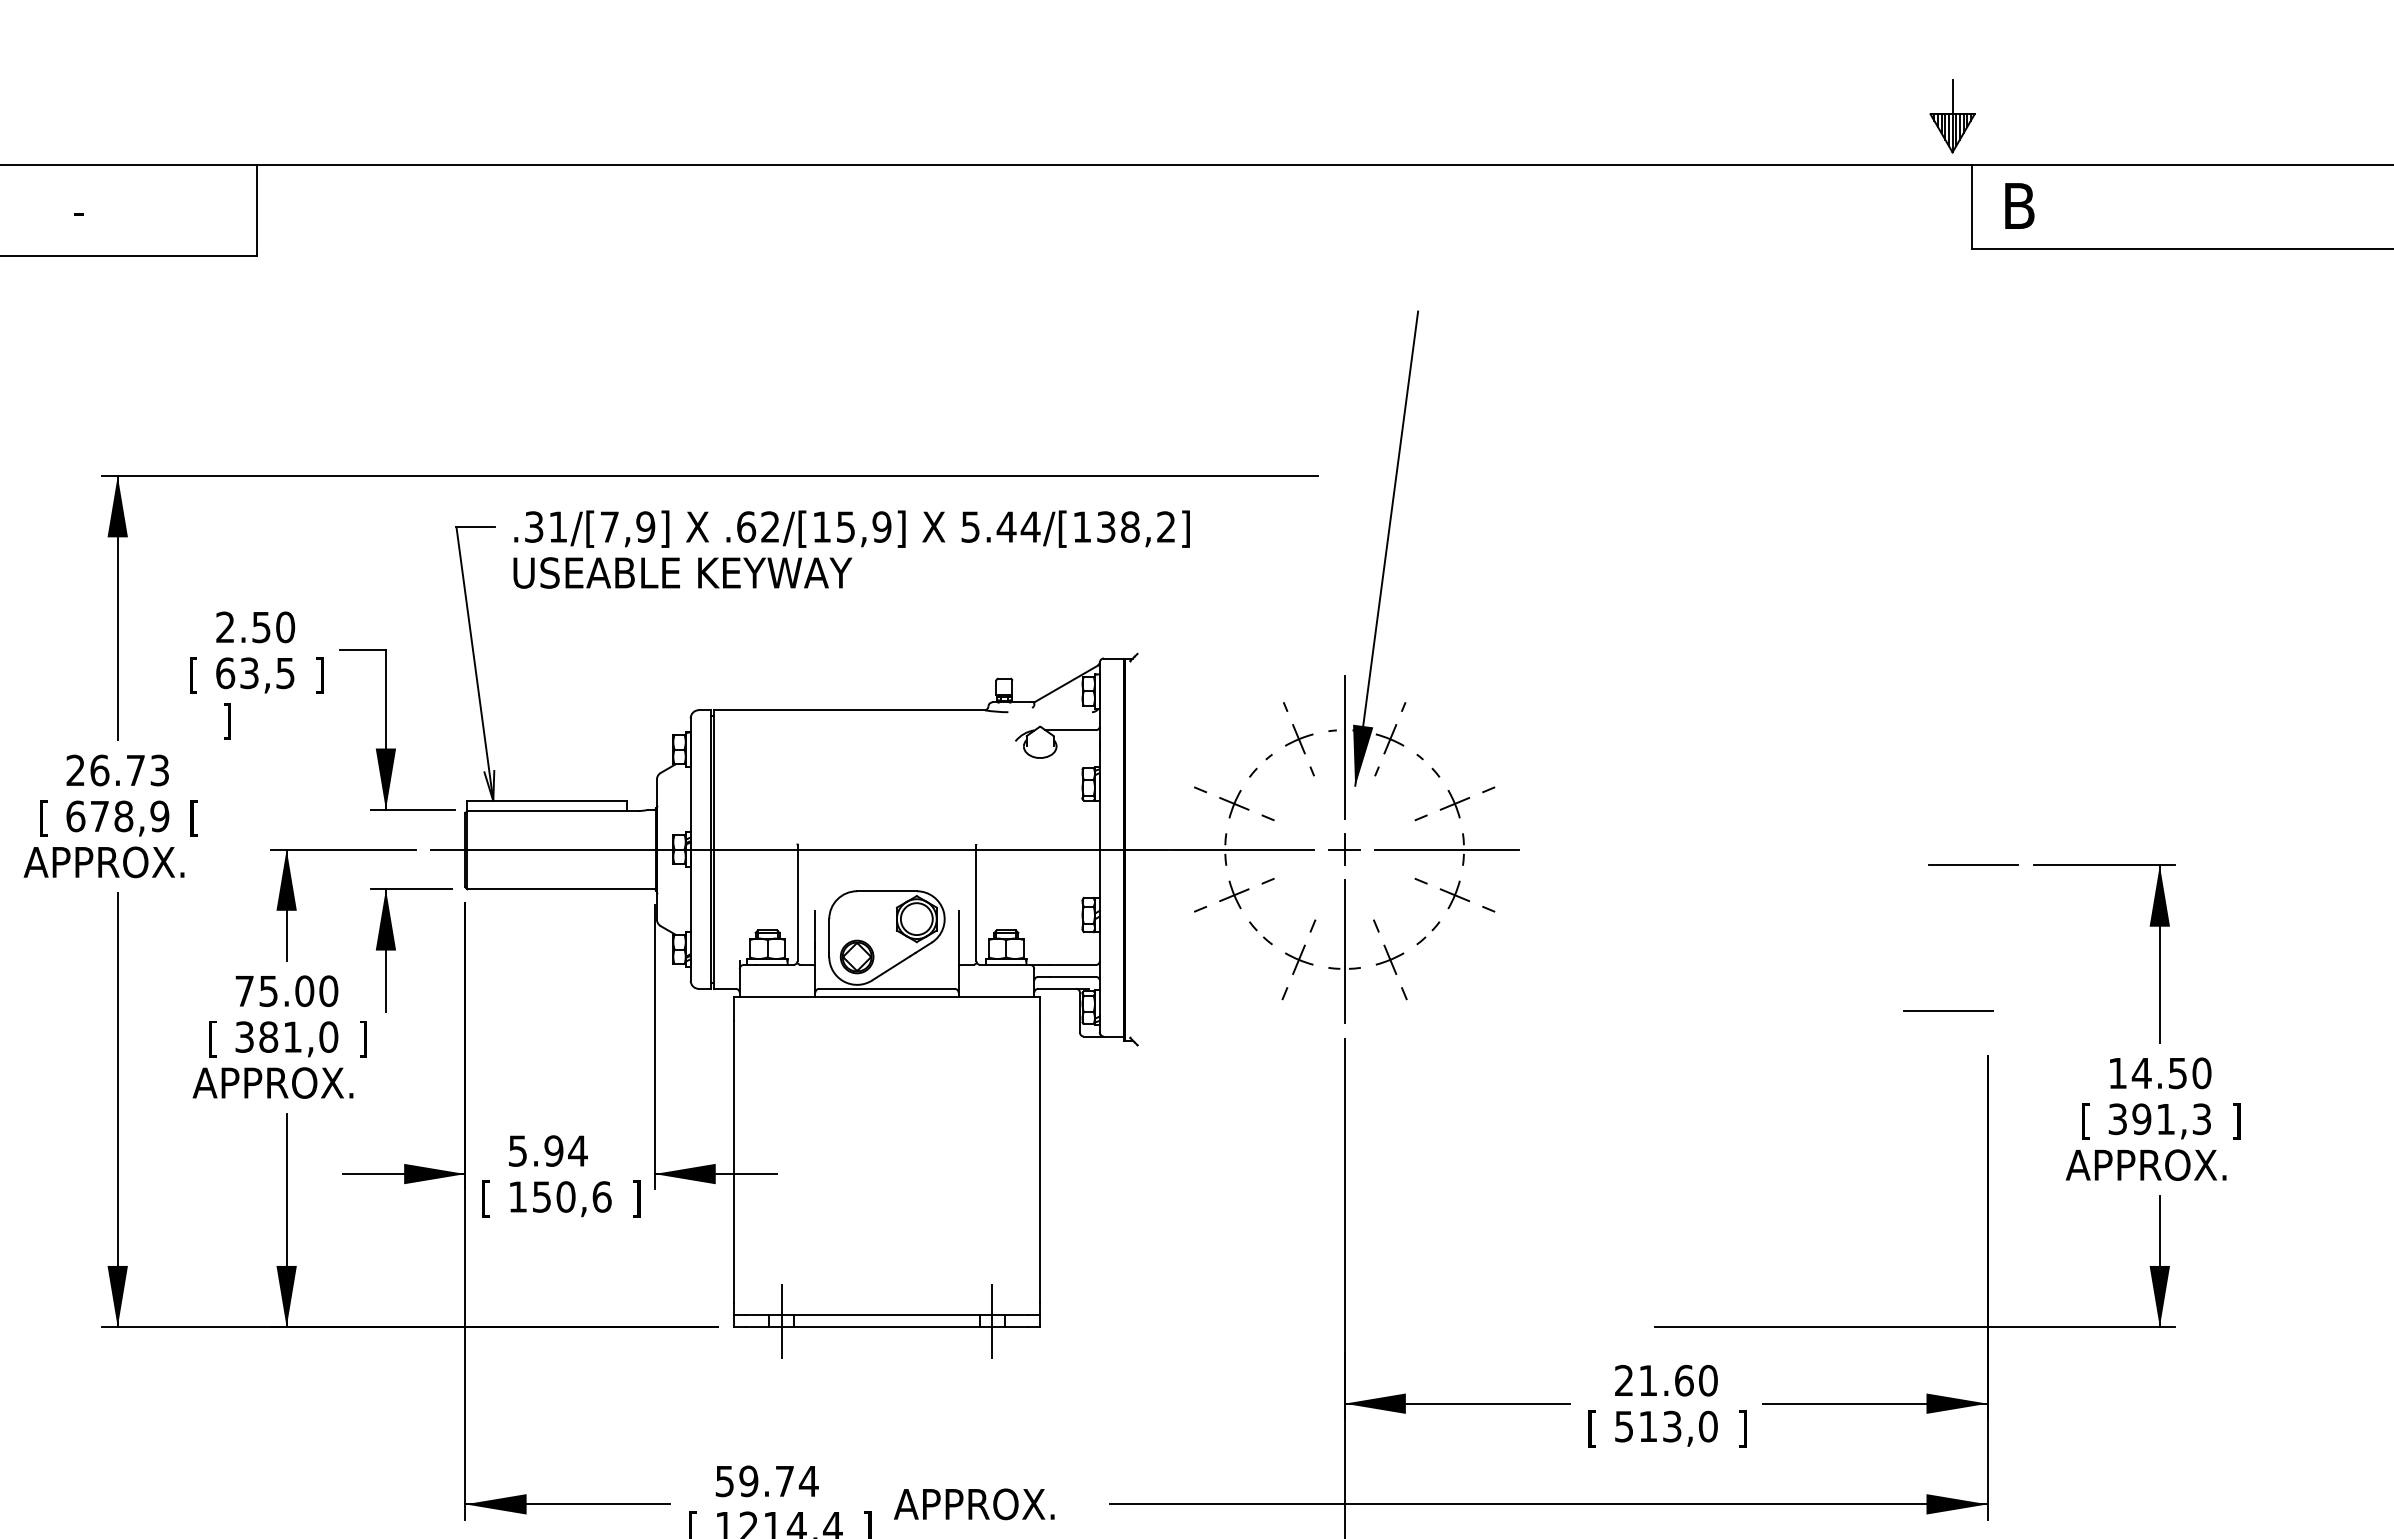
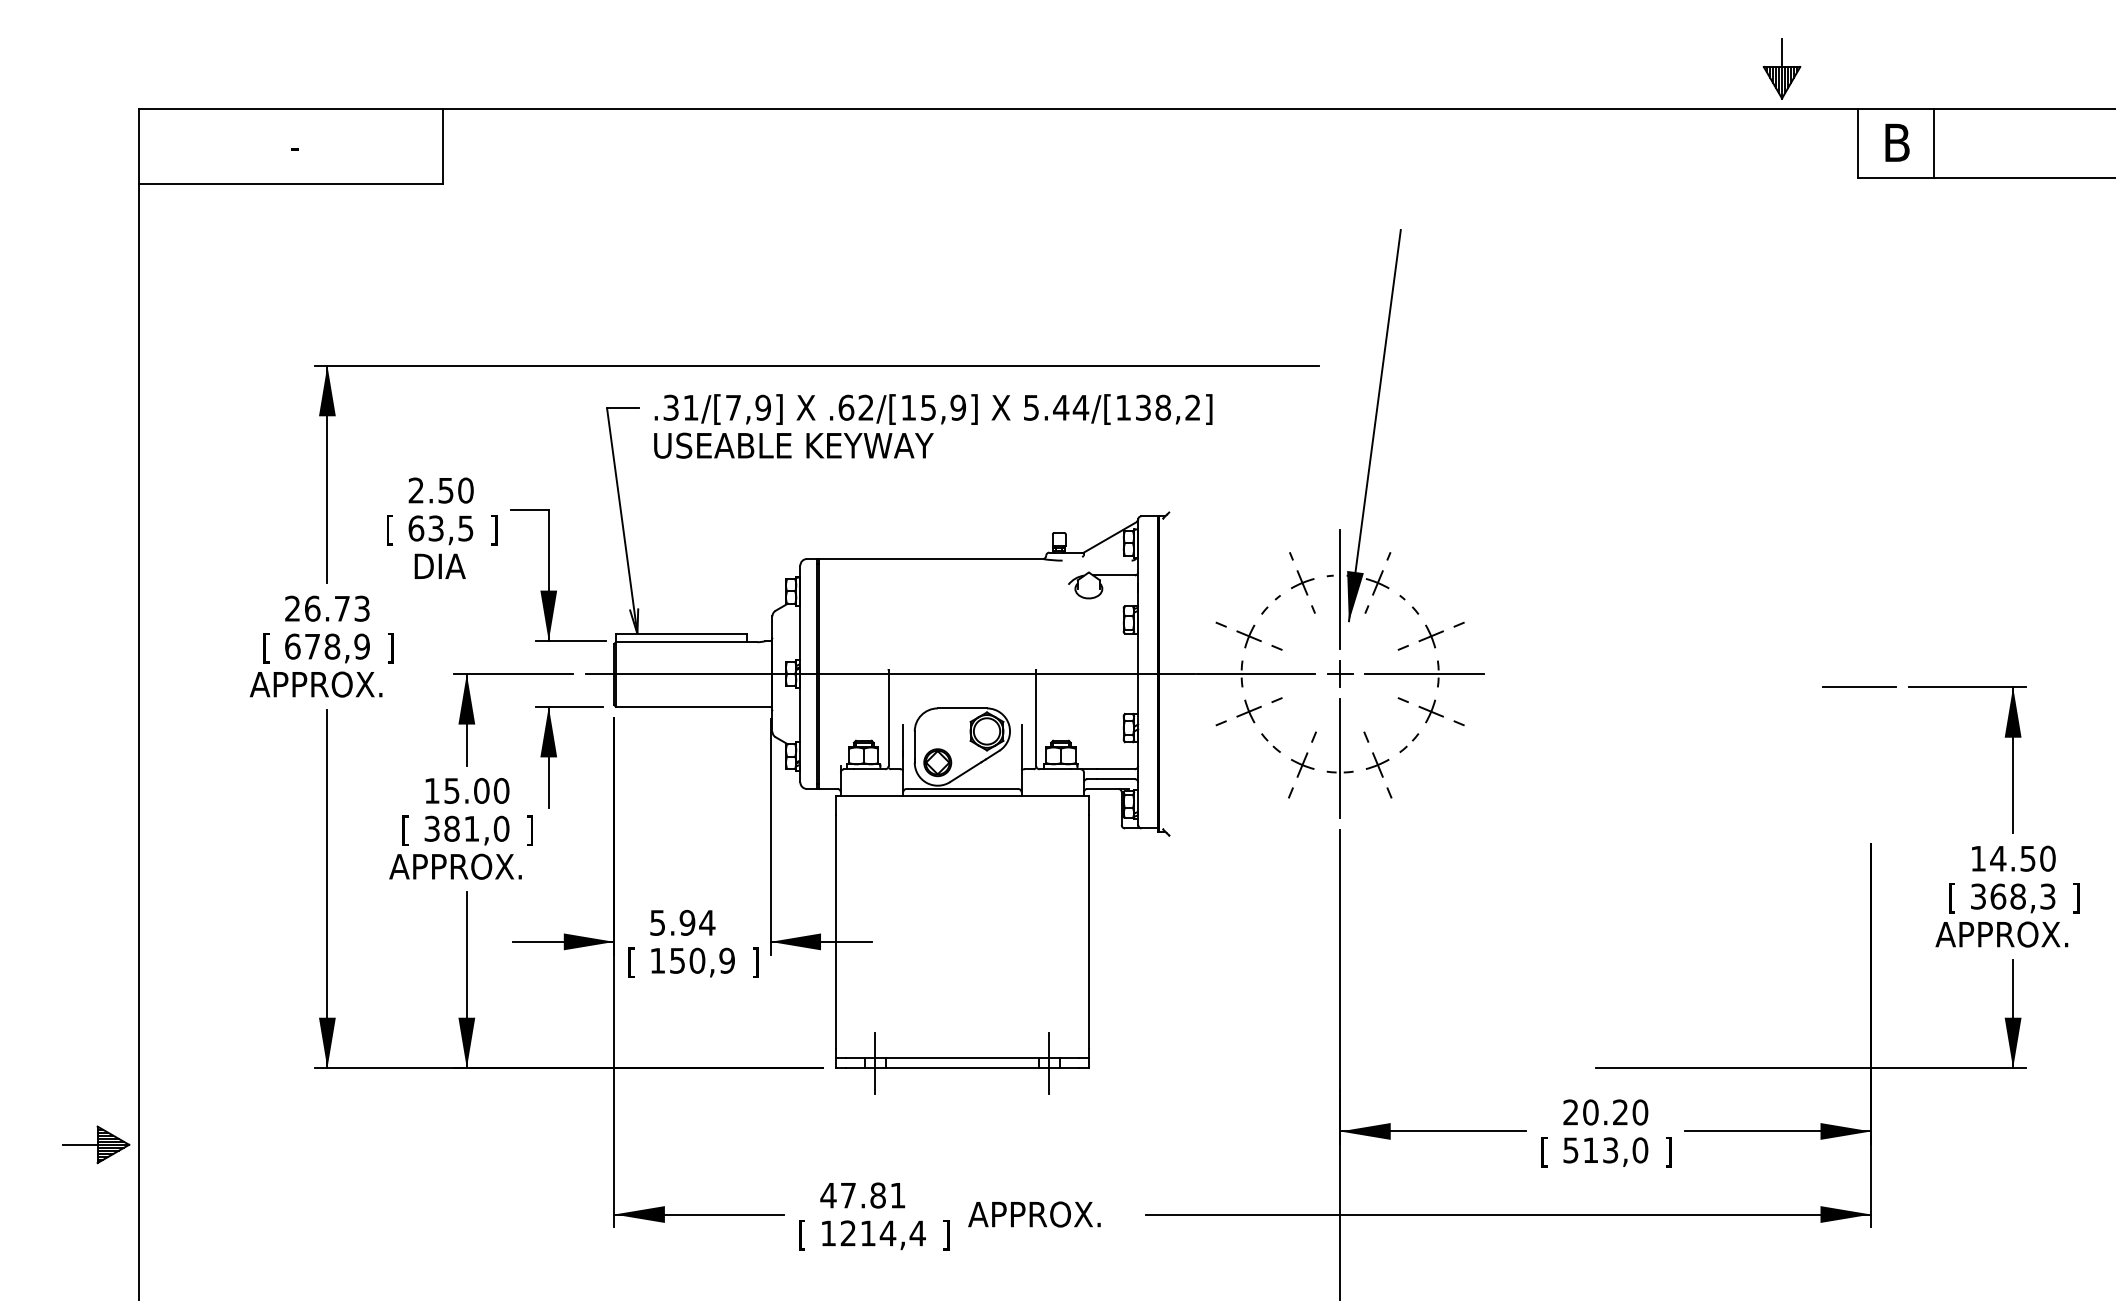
part: (1951, 116) -> (1781, 68), moved
line: (2063, 206) -> (1933, 143), added
text: (253, 721) -> (439, 568), ] -> DIA
text: (194, 818) -> (390, 648), [ -> ]
text: (243, 990) -> (431, 790), 75.00 -> 15.00
line: (1948, 1010) -> (1838, 806), removed
text: (2153, 1119) -> (2007, 896), 391,3 -> 368,3
text: (602, 1196) -> (727, 960), 150,6 -> 150,9
text: (1666, 1380) -> (1605, 1112), 21.60 -> 20.20
text: (767, 1481) -> (863, 1195), 59.74 -> 47.81

